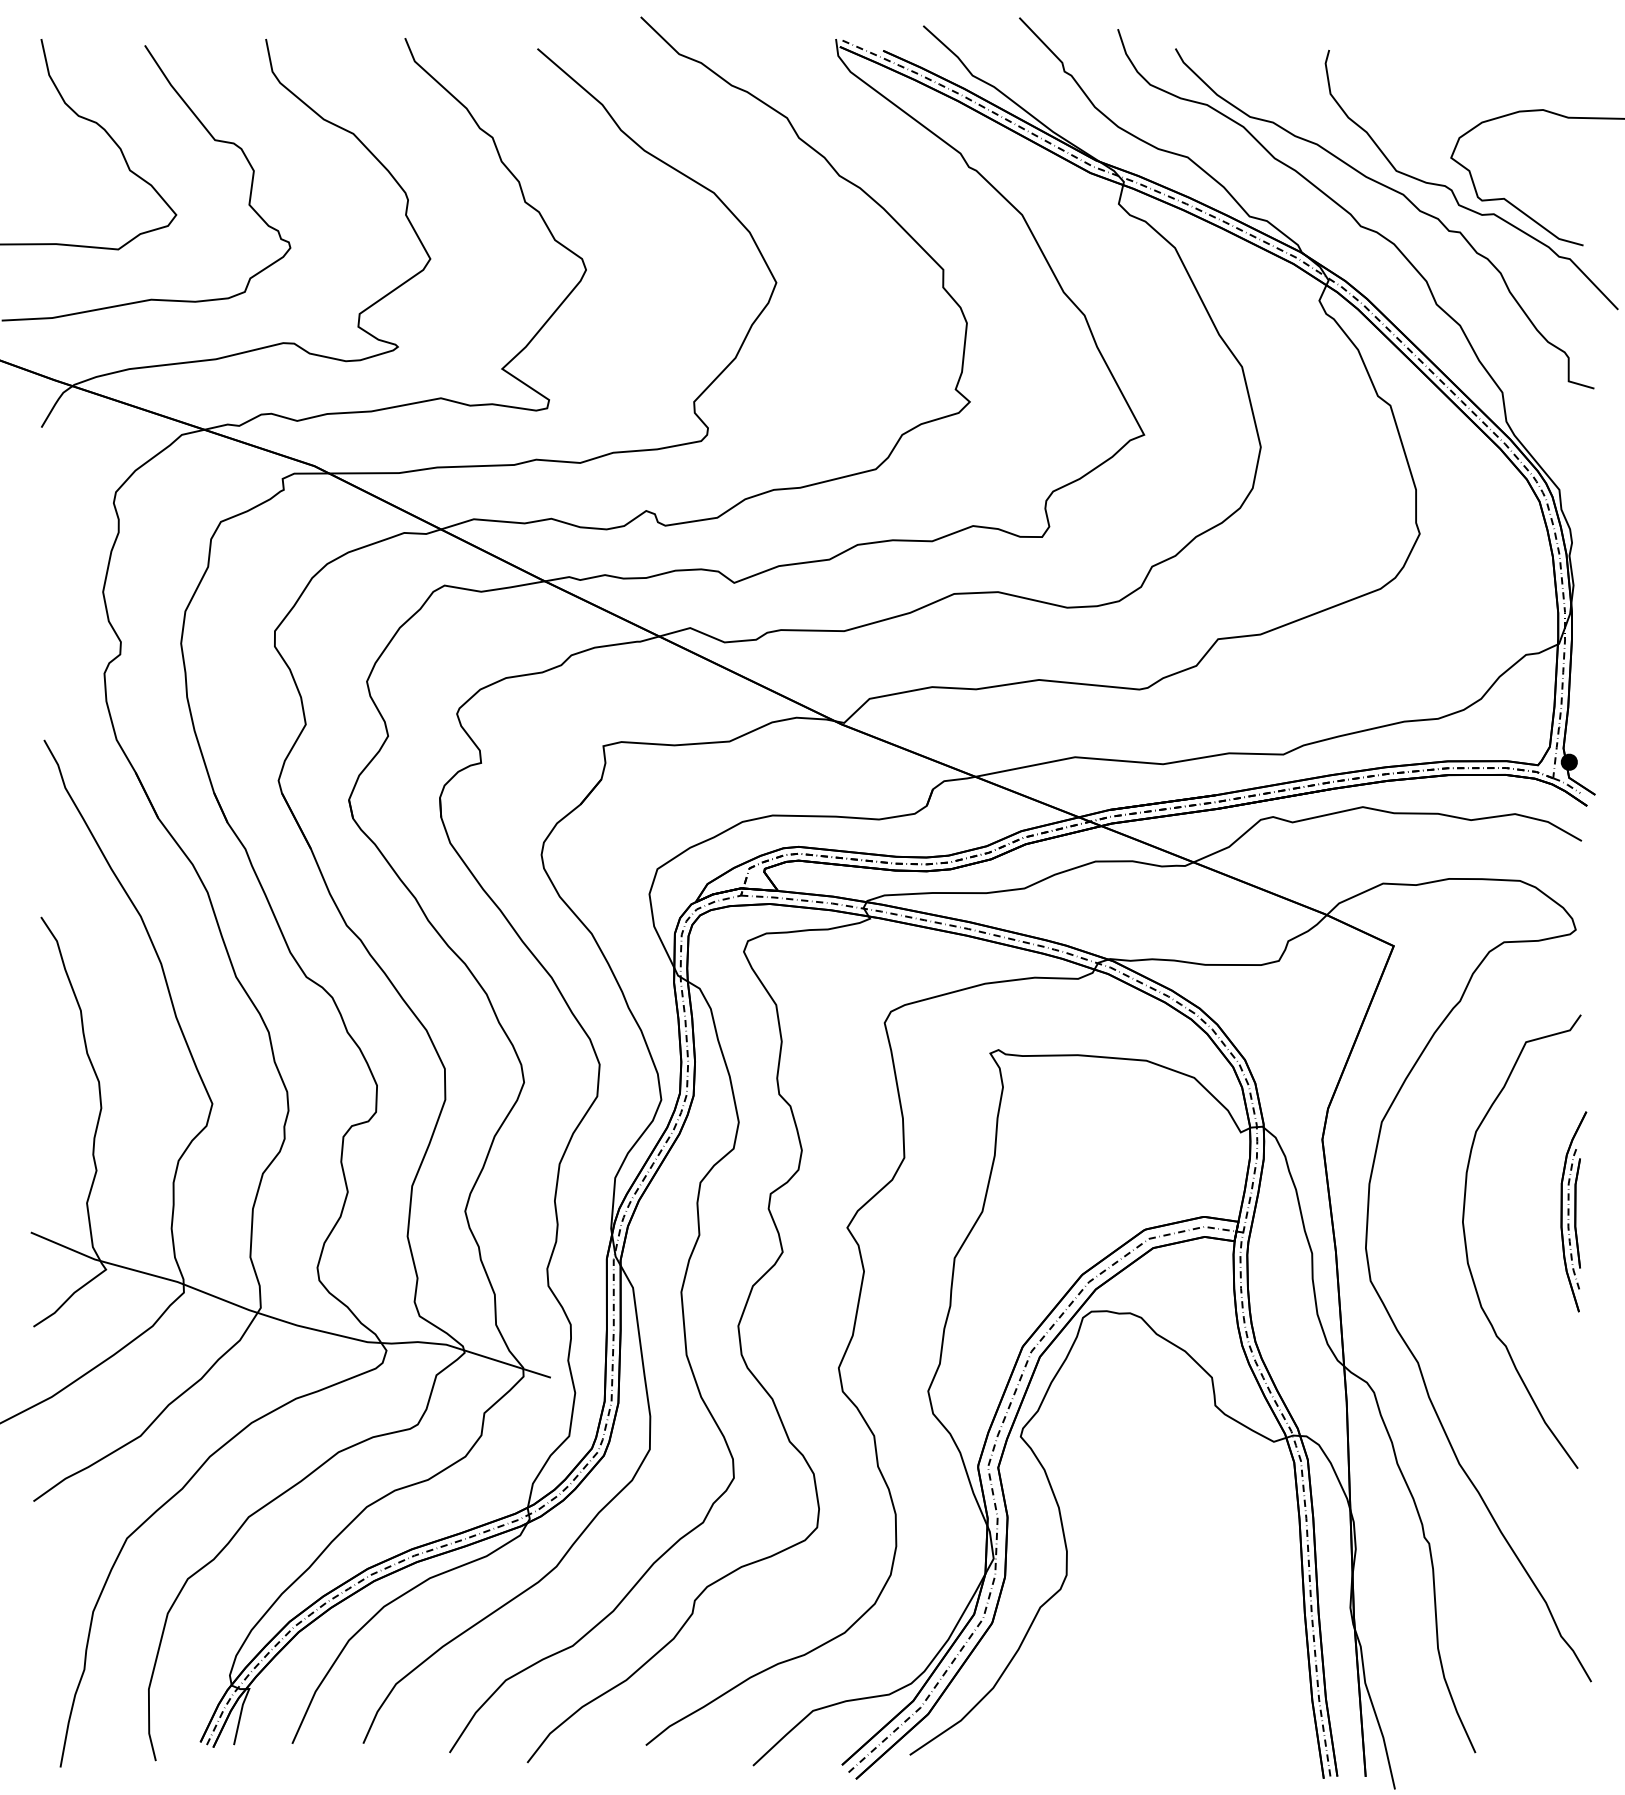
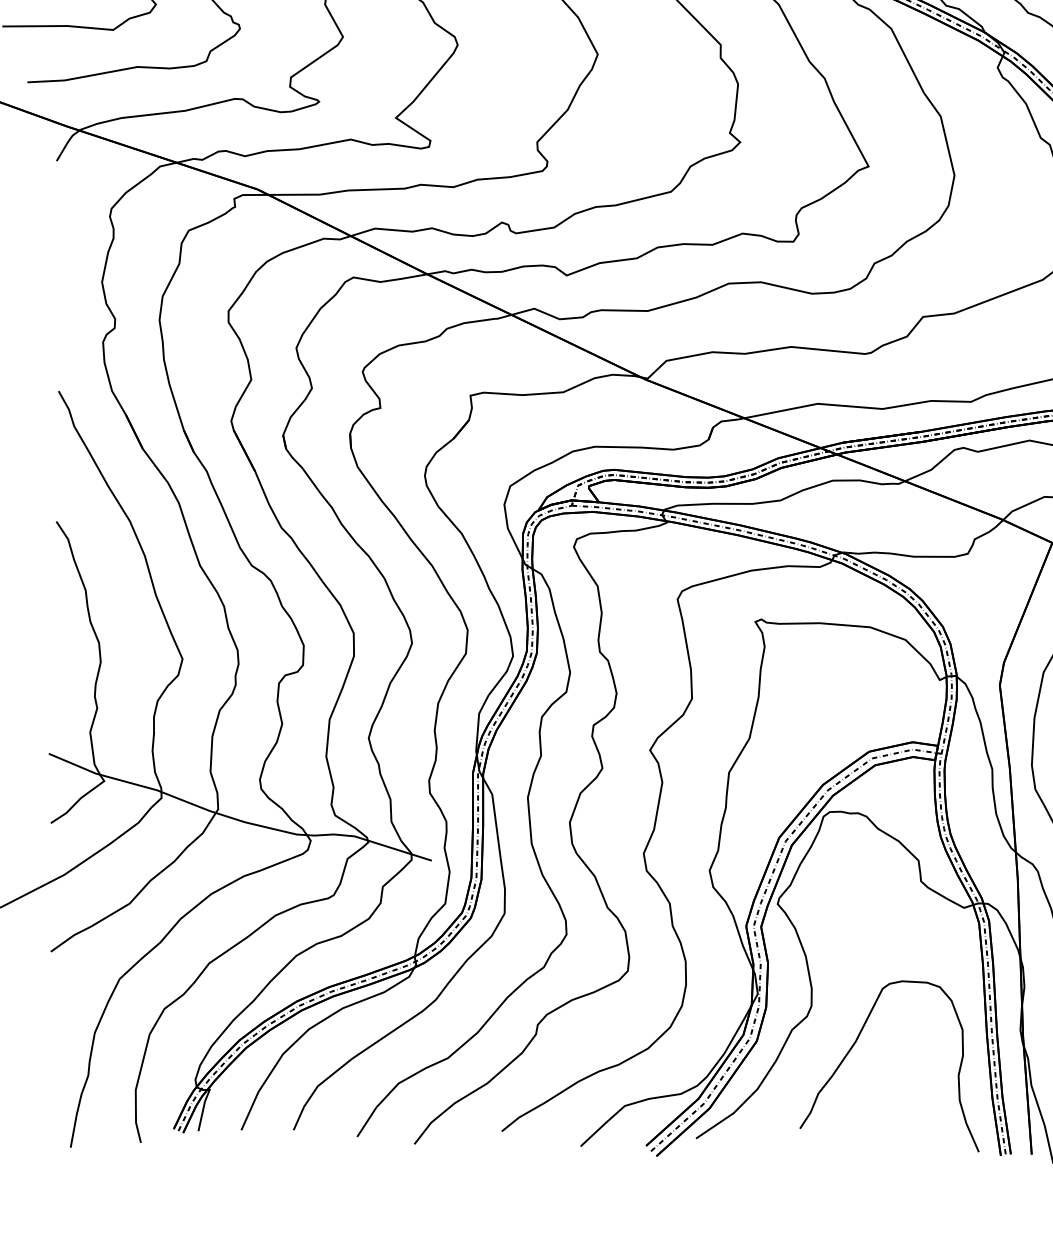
curve: (1127, 1624) -> (856, 1042), added

